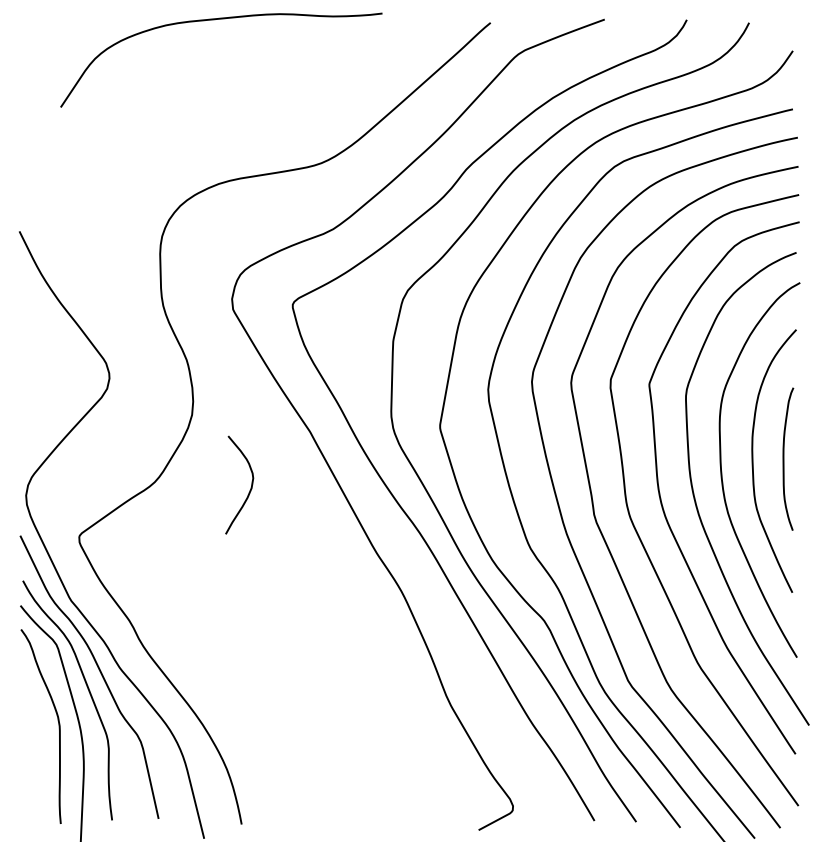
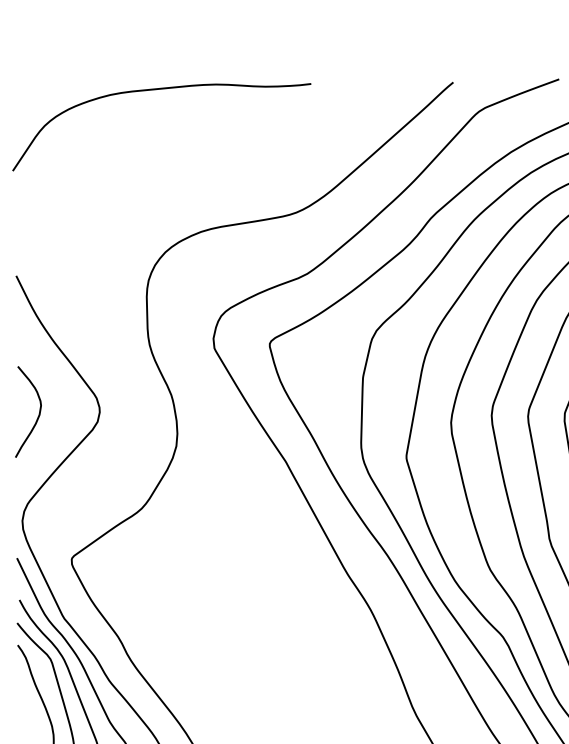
curve: (214, 20) -> (155, 90), moved
curve: (250, 487) -> (38, 414), moved

